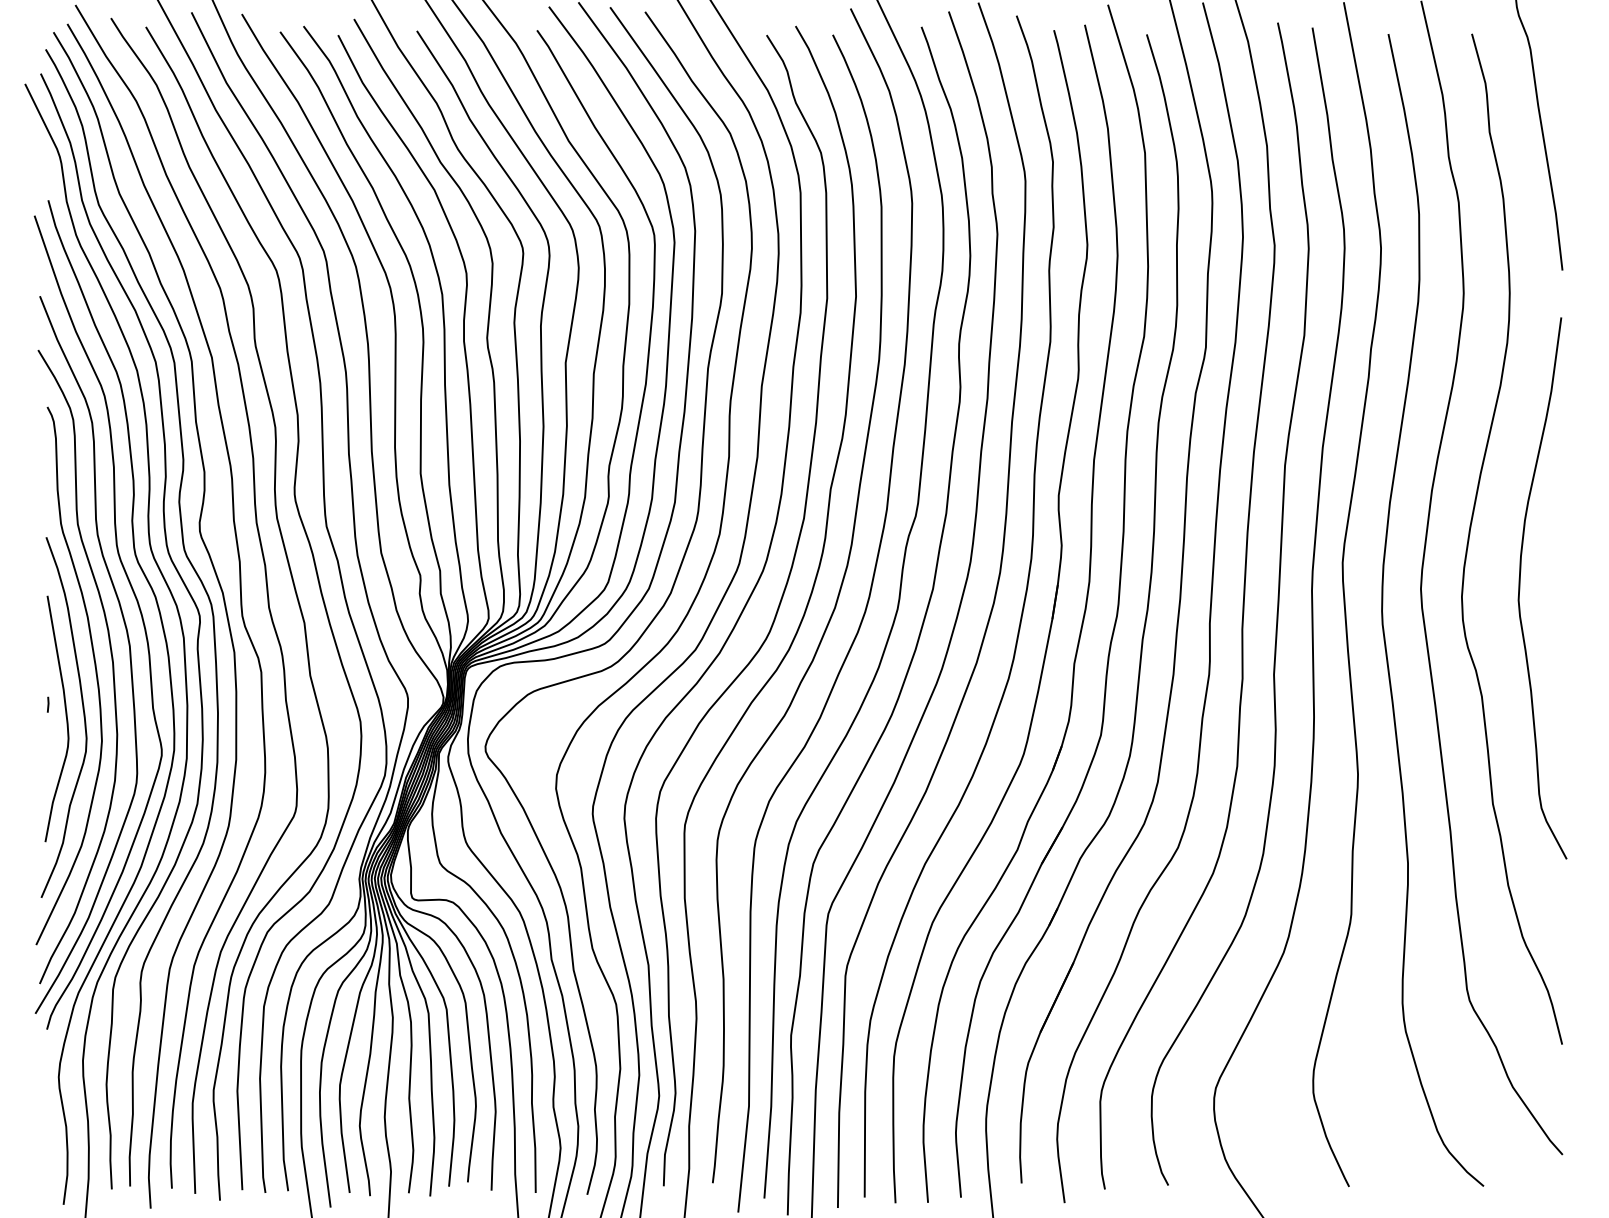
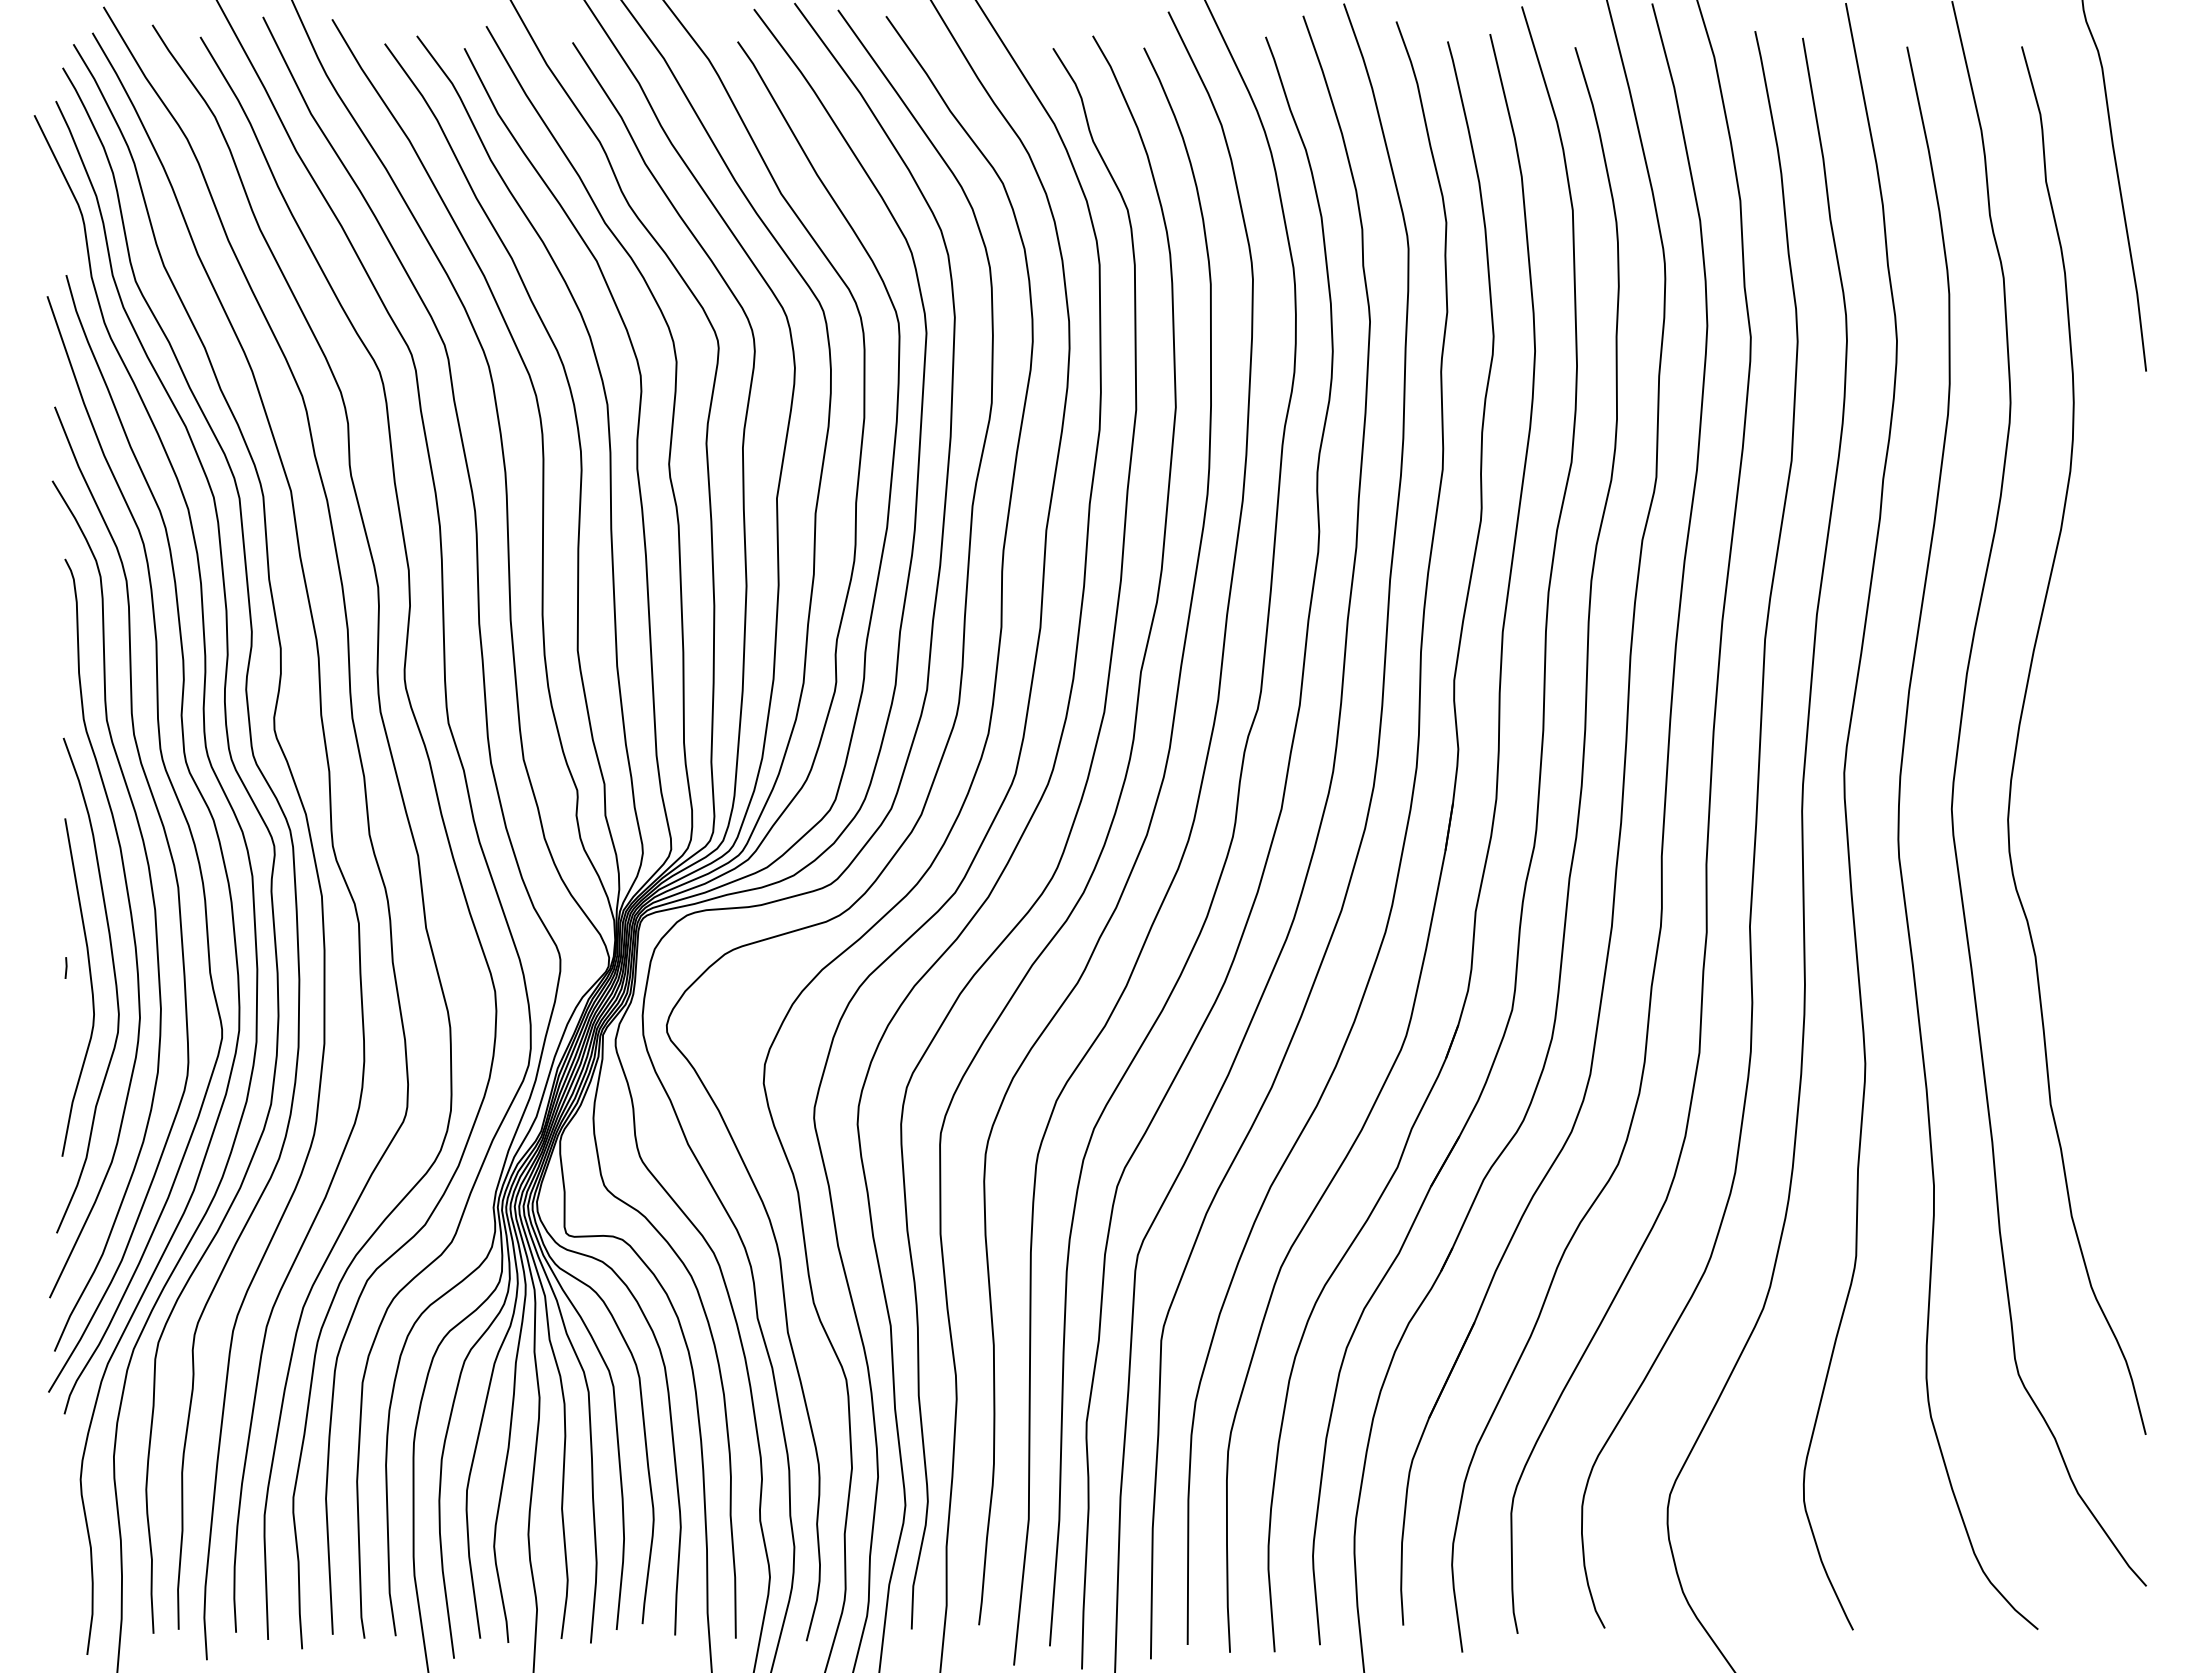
curve: (1520, 583) -> (2088, 801), removed

